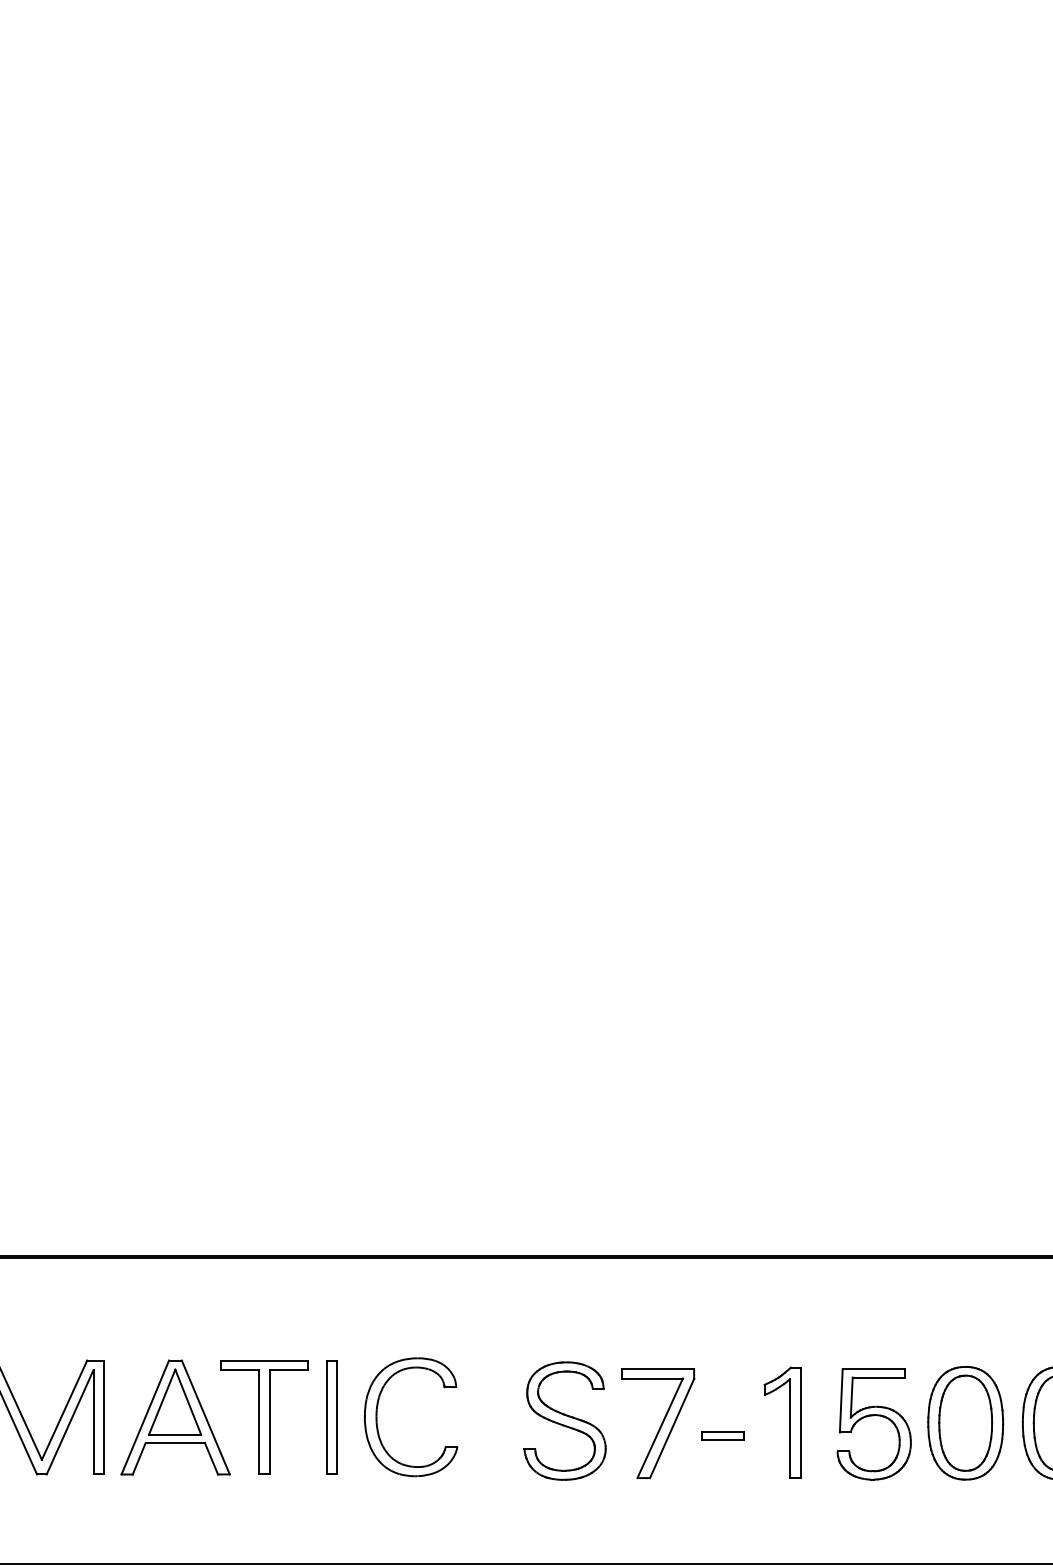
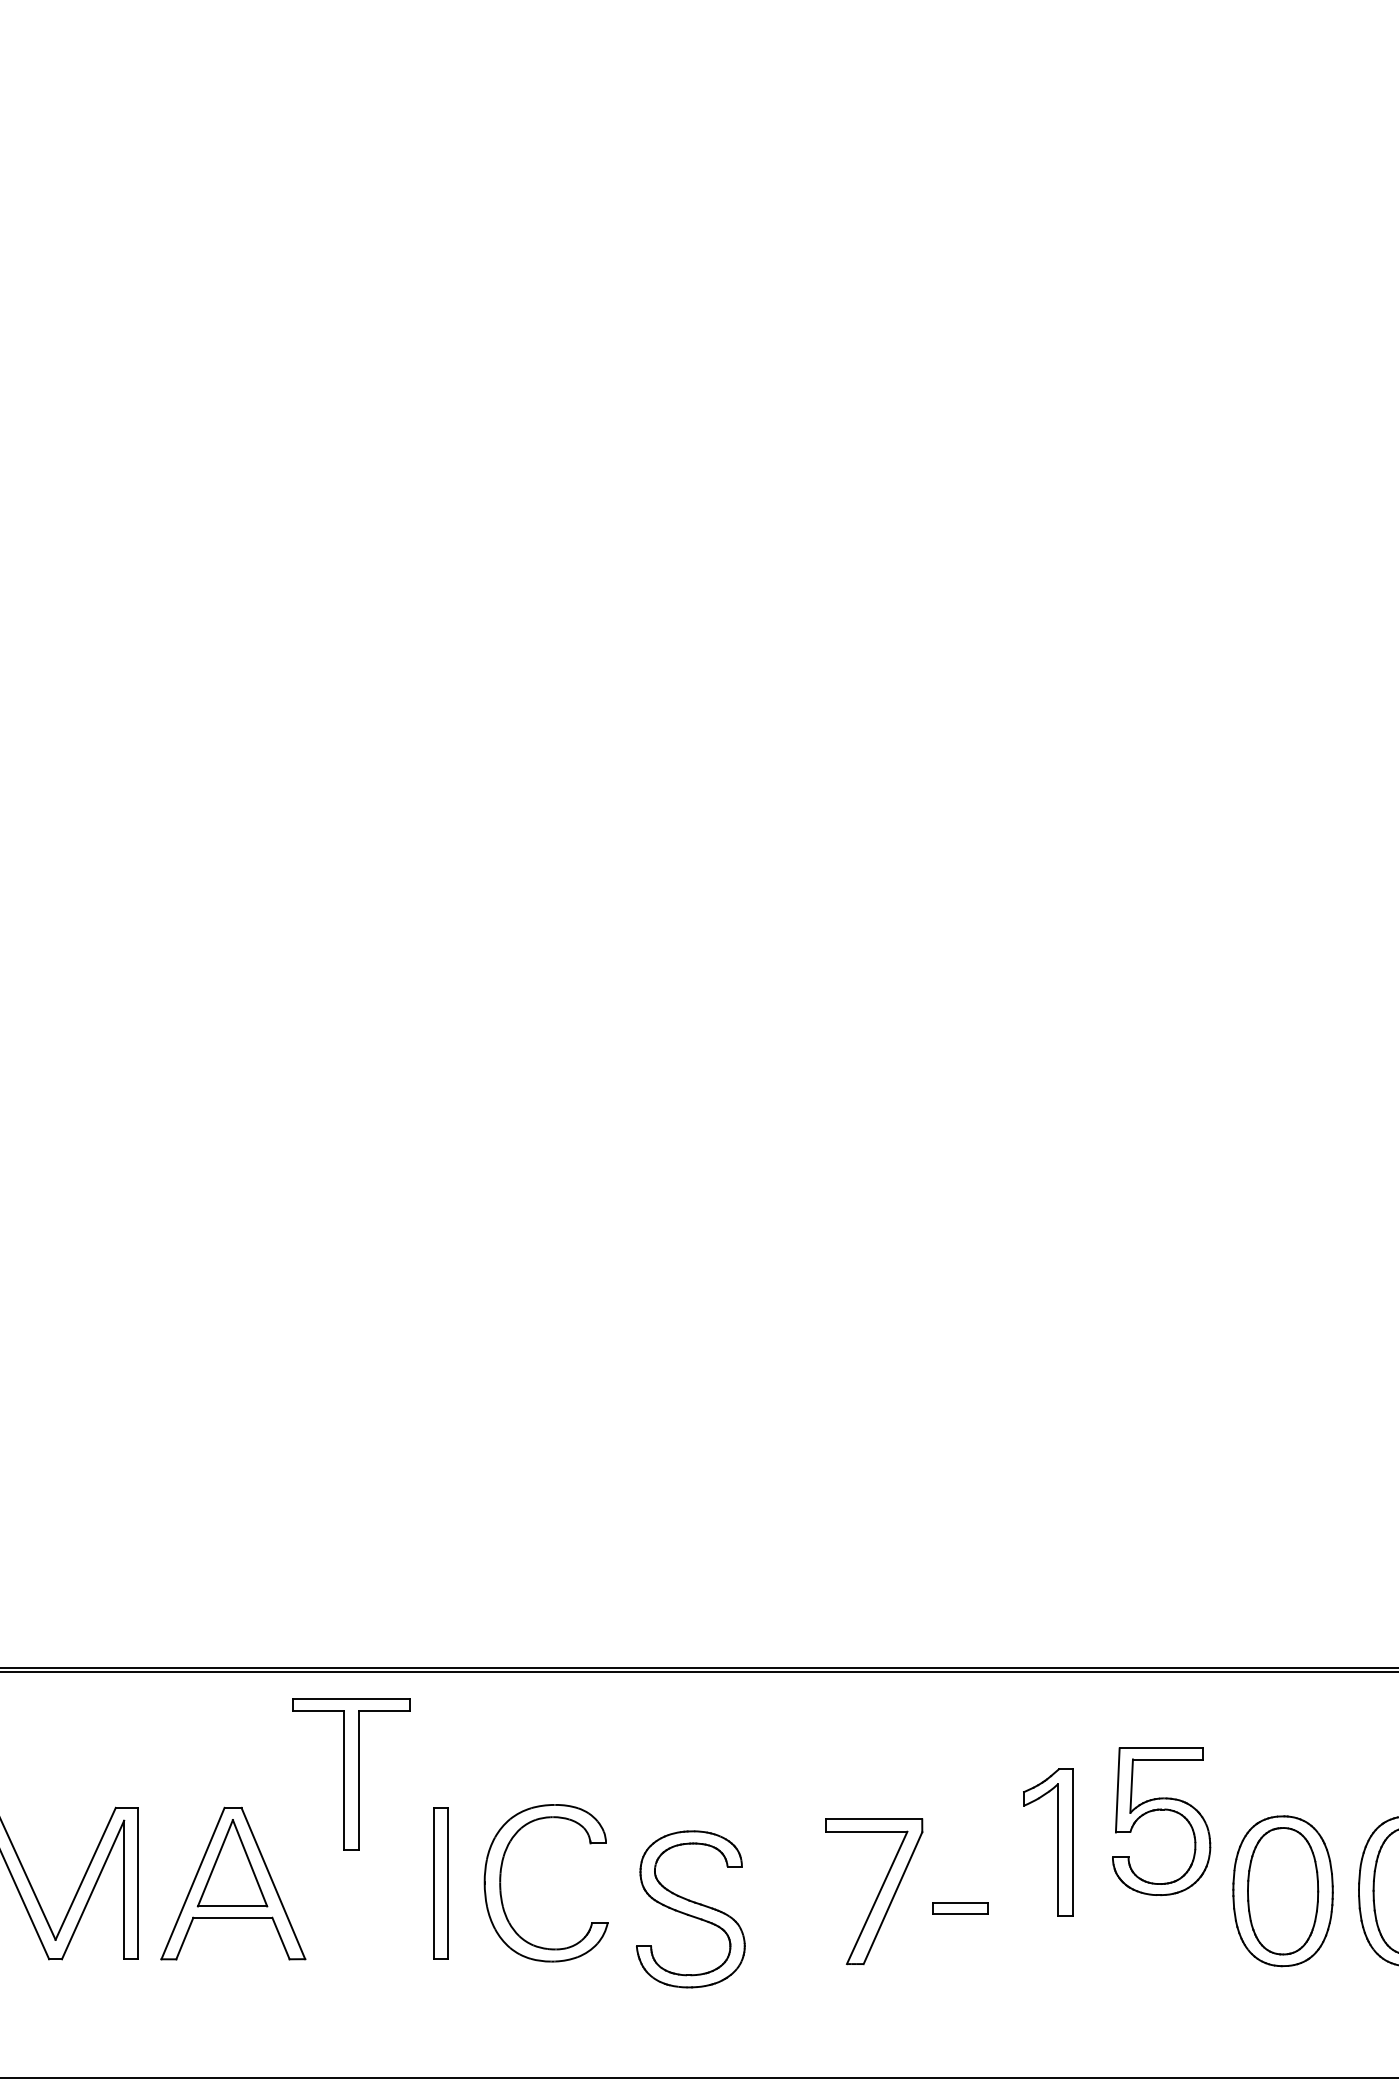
part: (874, 1415) -> (1161, 1810), moved
part: (264, 1417) -> (351, 1774), moved
part: (564, 1421) -> (690, 1909), moved
part: (789, 1422) -> (1057, 1842), moved

